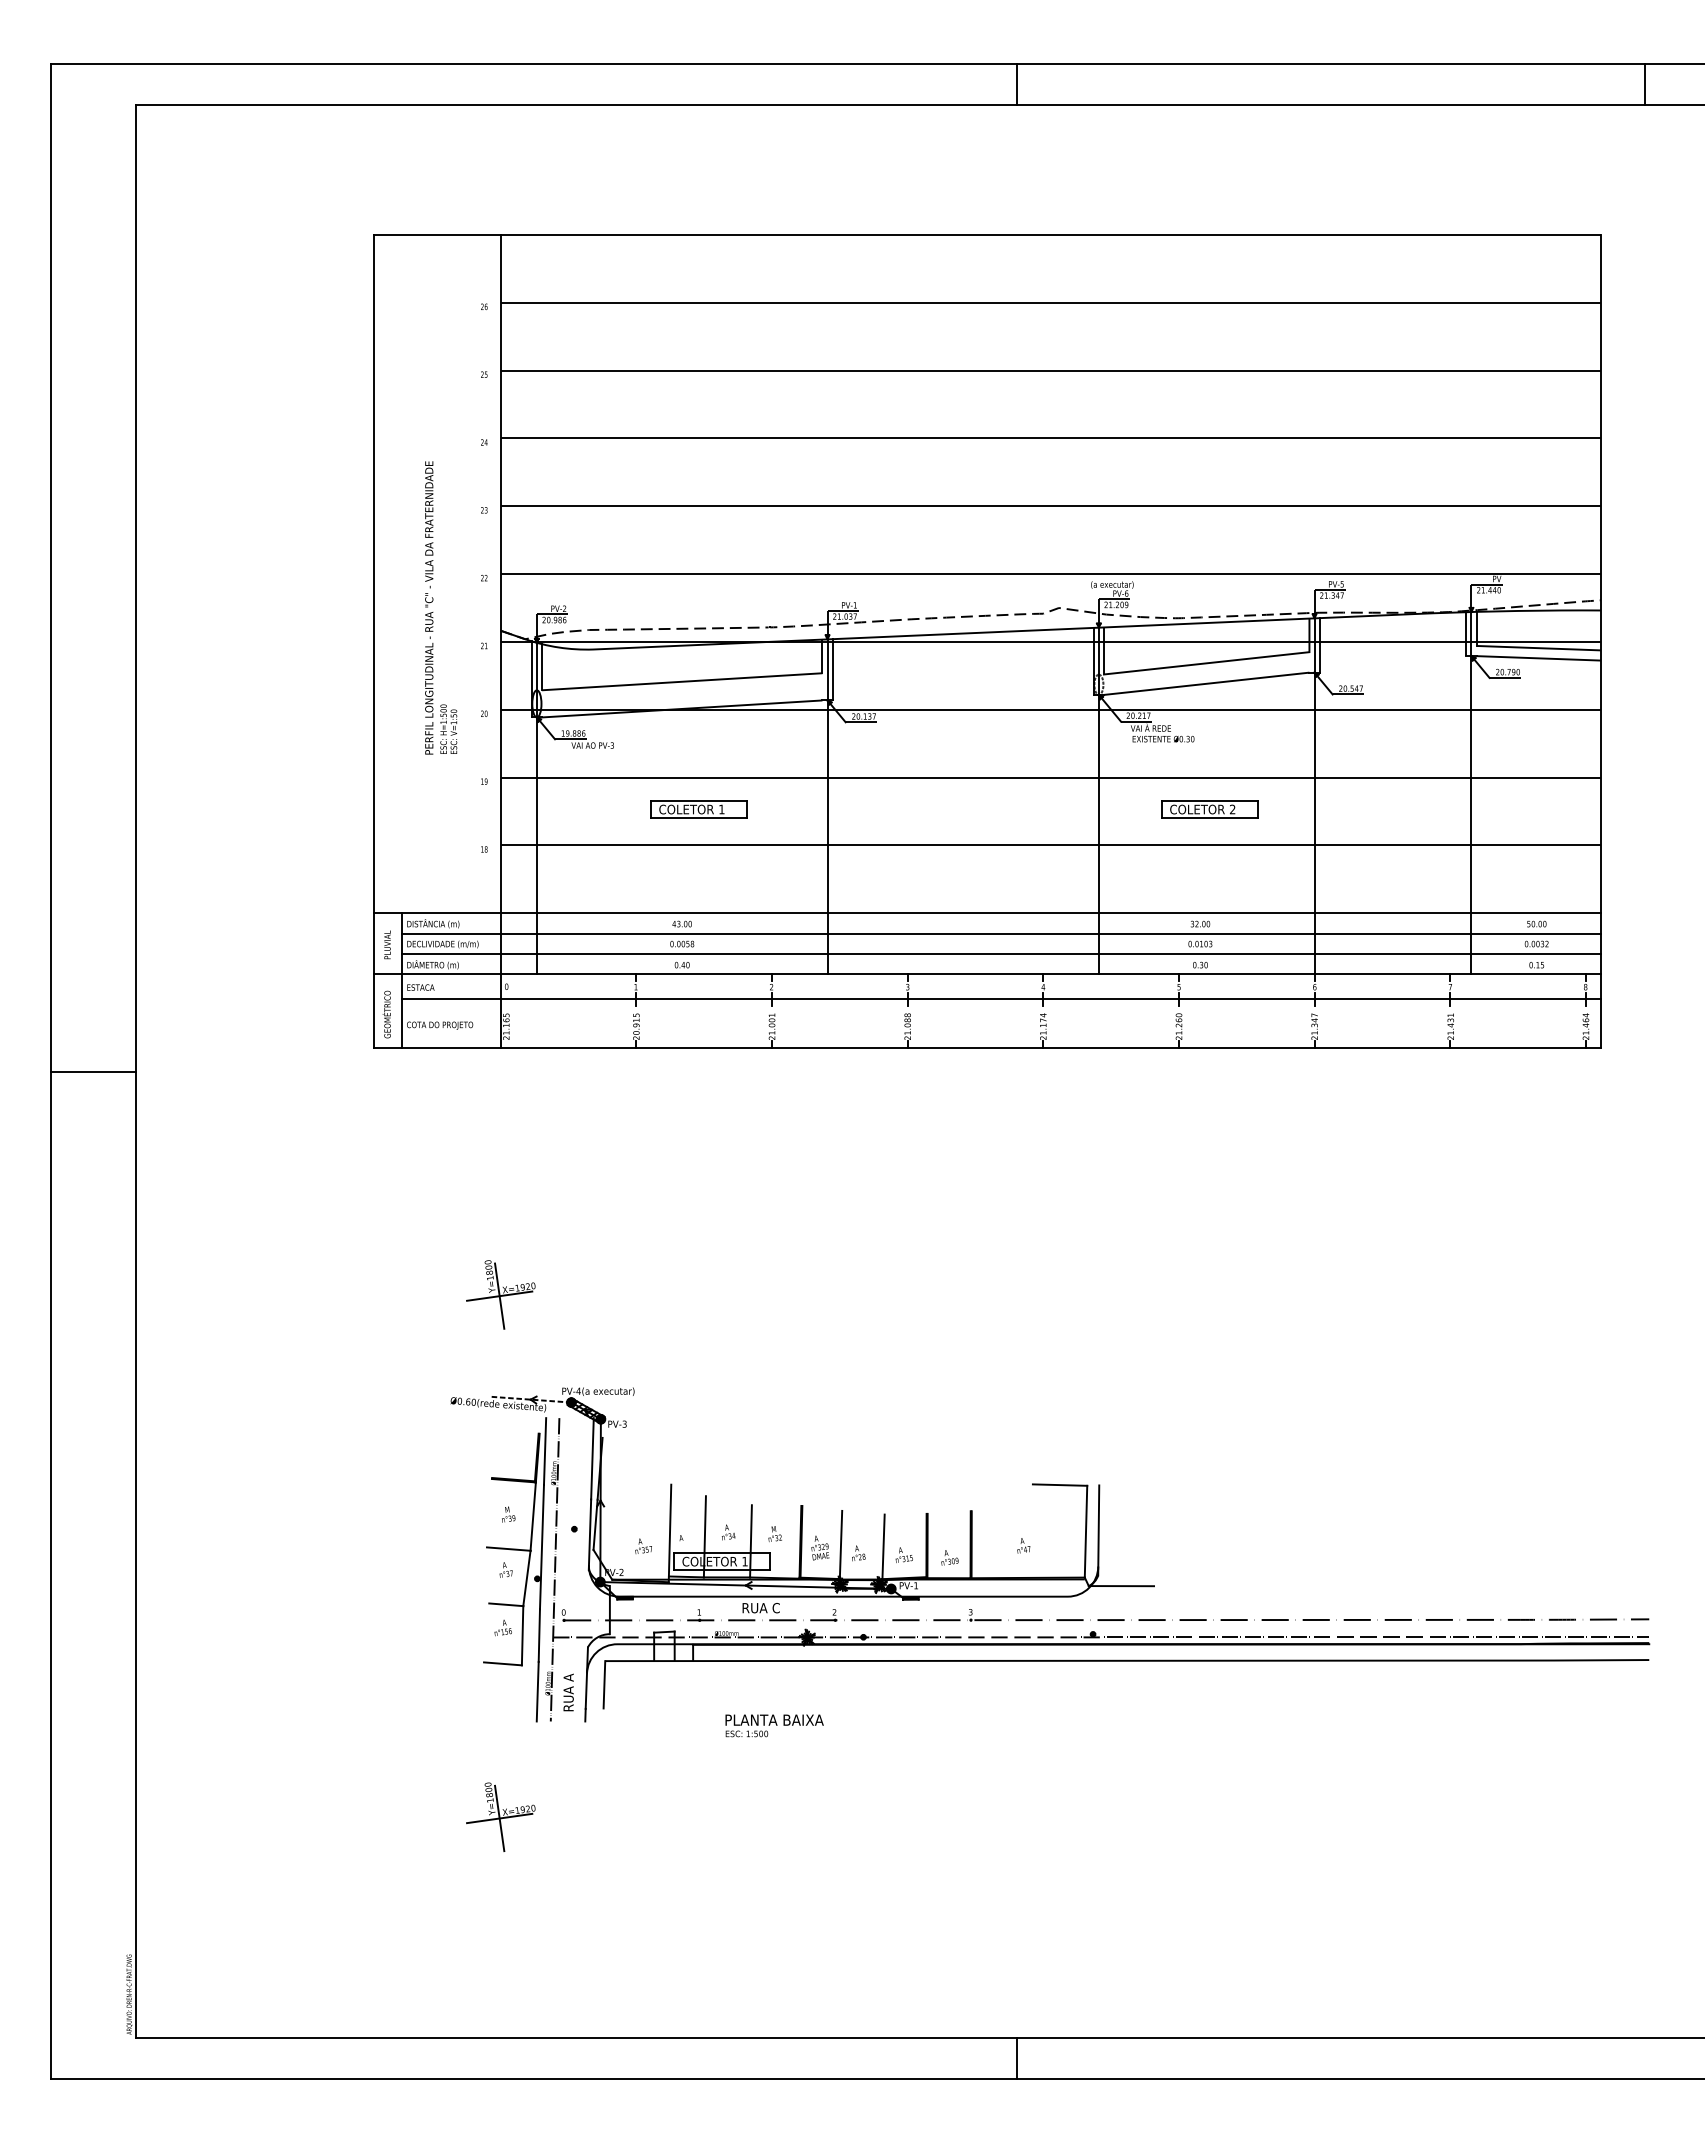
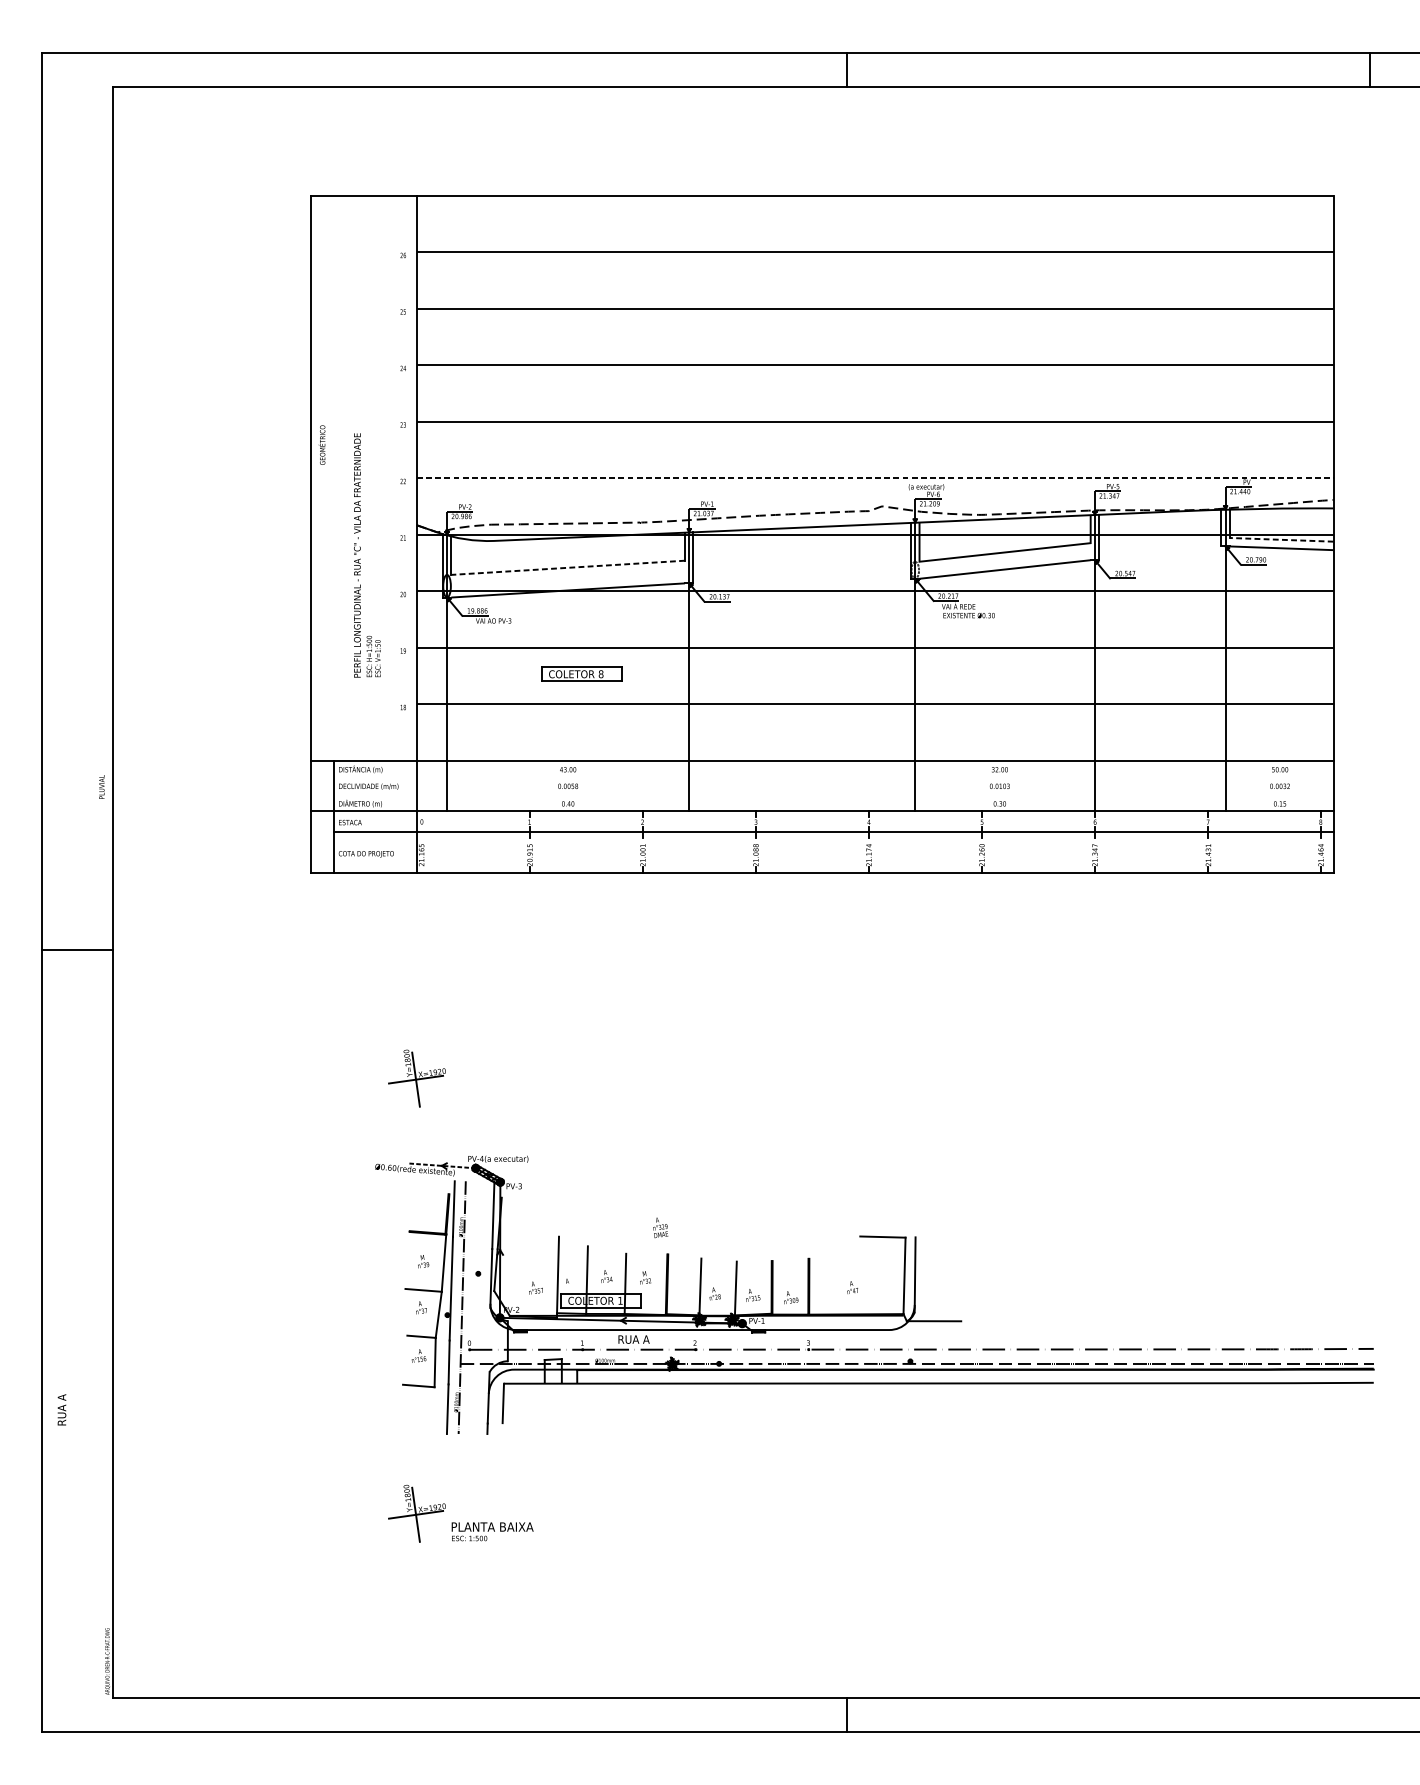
line: (1051, 574) -> (875, 478), solid -> dashed
text: (441, 607) -> (367, 555), moved
line: (1538, 648) -> (1281, 540), solid -> dashed
line: (681, 681) -> (567, 567), solid -> dashed
text: (721, 809) -> (600, 674), 1 -> 8
part: (1209, 809) -> (1007, 674), removed
line: (1001, 933) -> (834, 777), removed
text: (387, 944) -> (101, 786), moved
line: (1001, 953) -> (834, 794), removed
text: (386, 1014) -> (321, 445), moved
line: (92, 1071) -> (76, 949), moved
text: (820, 1547) -> (660, 1227), moved
text: (776, 1608) -> (646, 1339), RUA C -> RUA A
text: (568, 1692) -> (61, 1409), moved
text: (774, 1725) -> (492, 1531), moved

